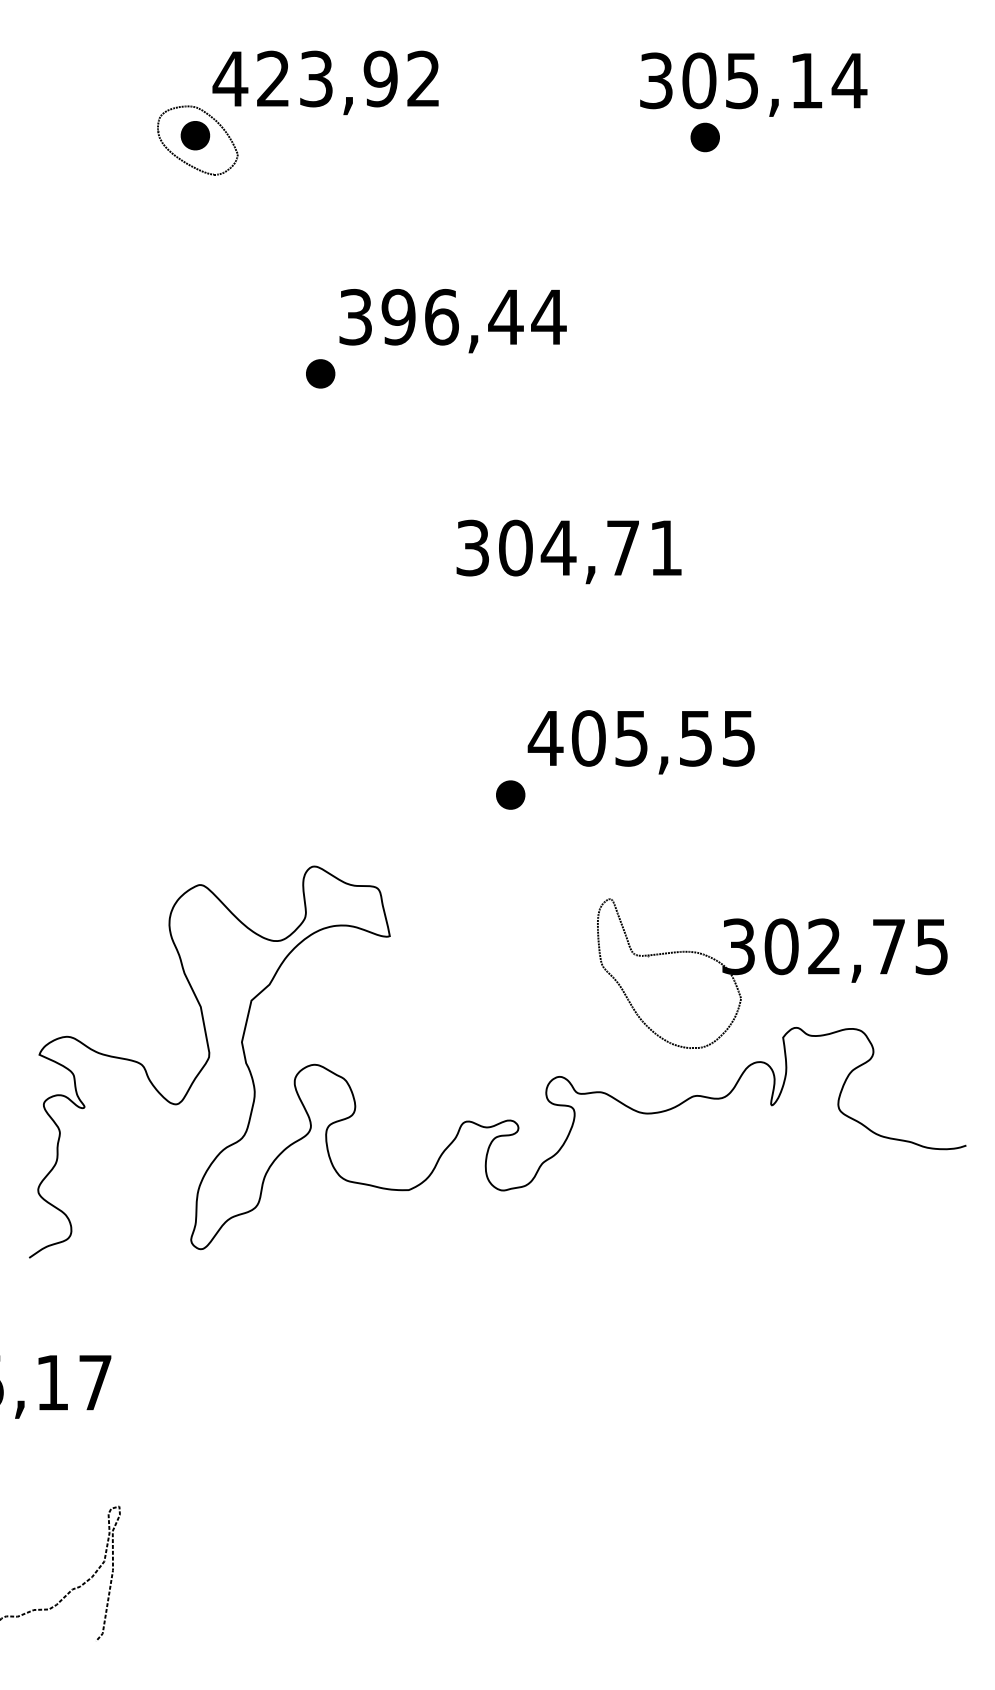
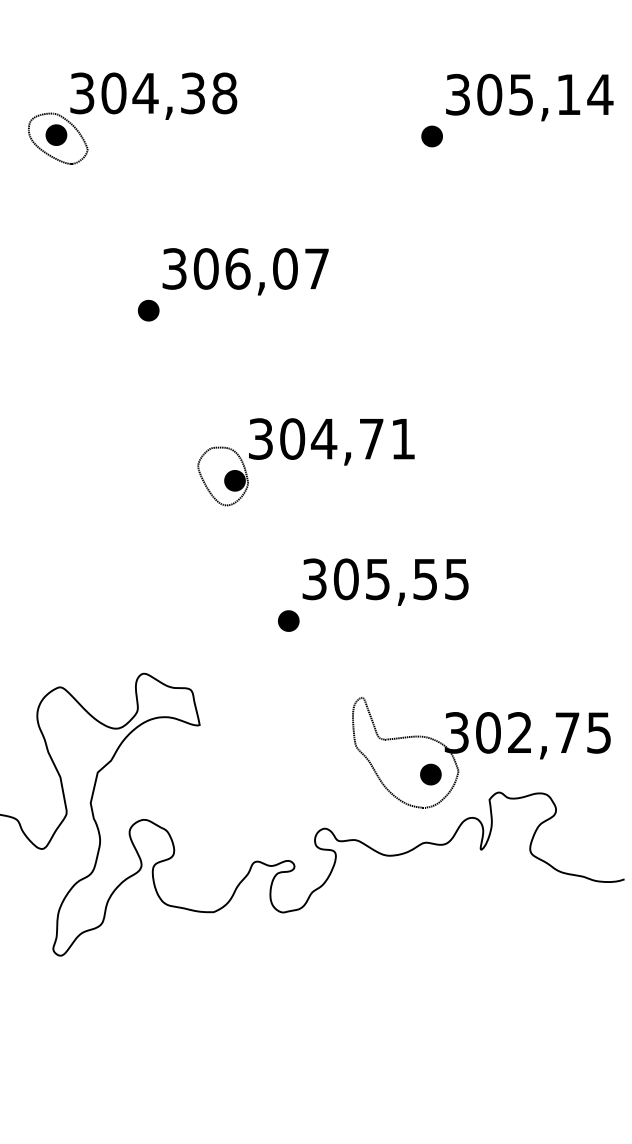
text: (326, 78) -> (153, 93), 423,92 -> 304,38
text: (753, 84) -> (529, 97), moved
text: (473, 317) -> (261, 269), 396,44 -> 306,07
part: (421, 598) -> (223, 476), added
text: (545, 738) -> (314, 579), 405,55 -> 305,55
part: (703, 1003) -> (430, 774), added

